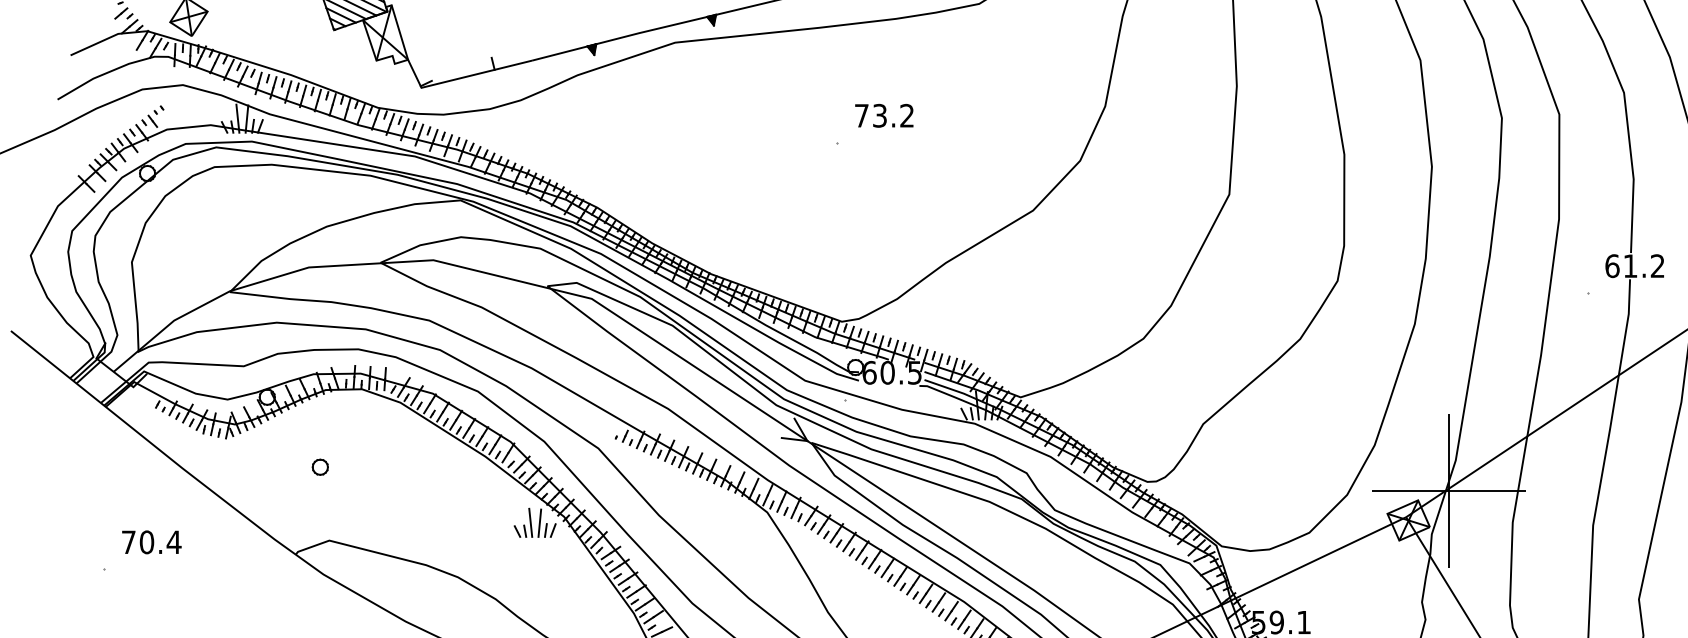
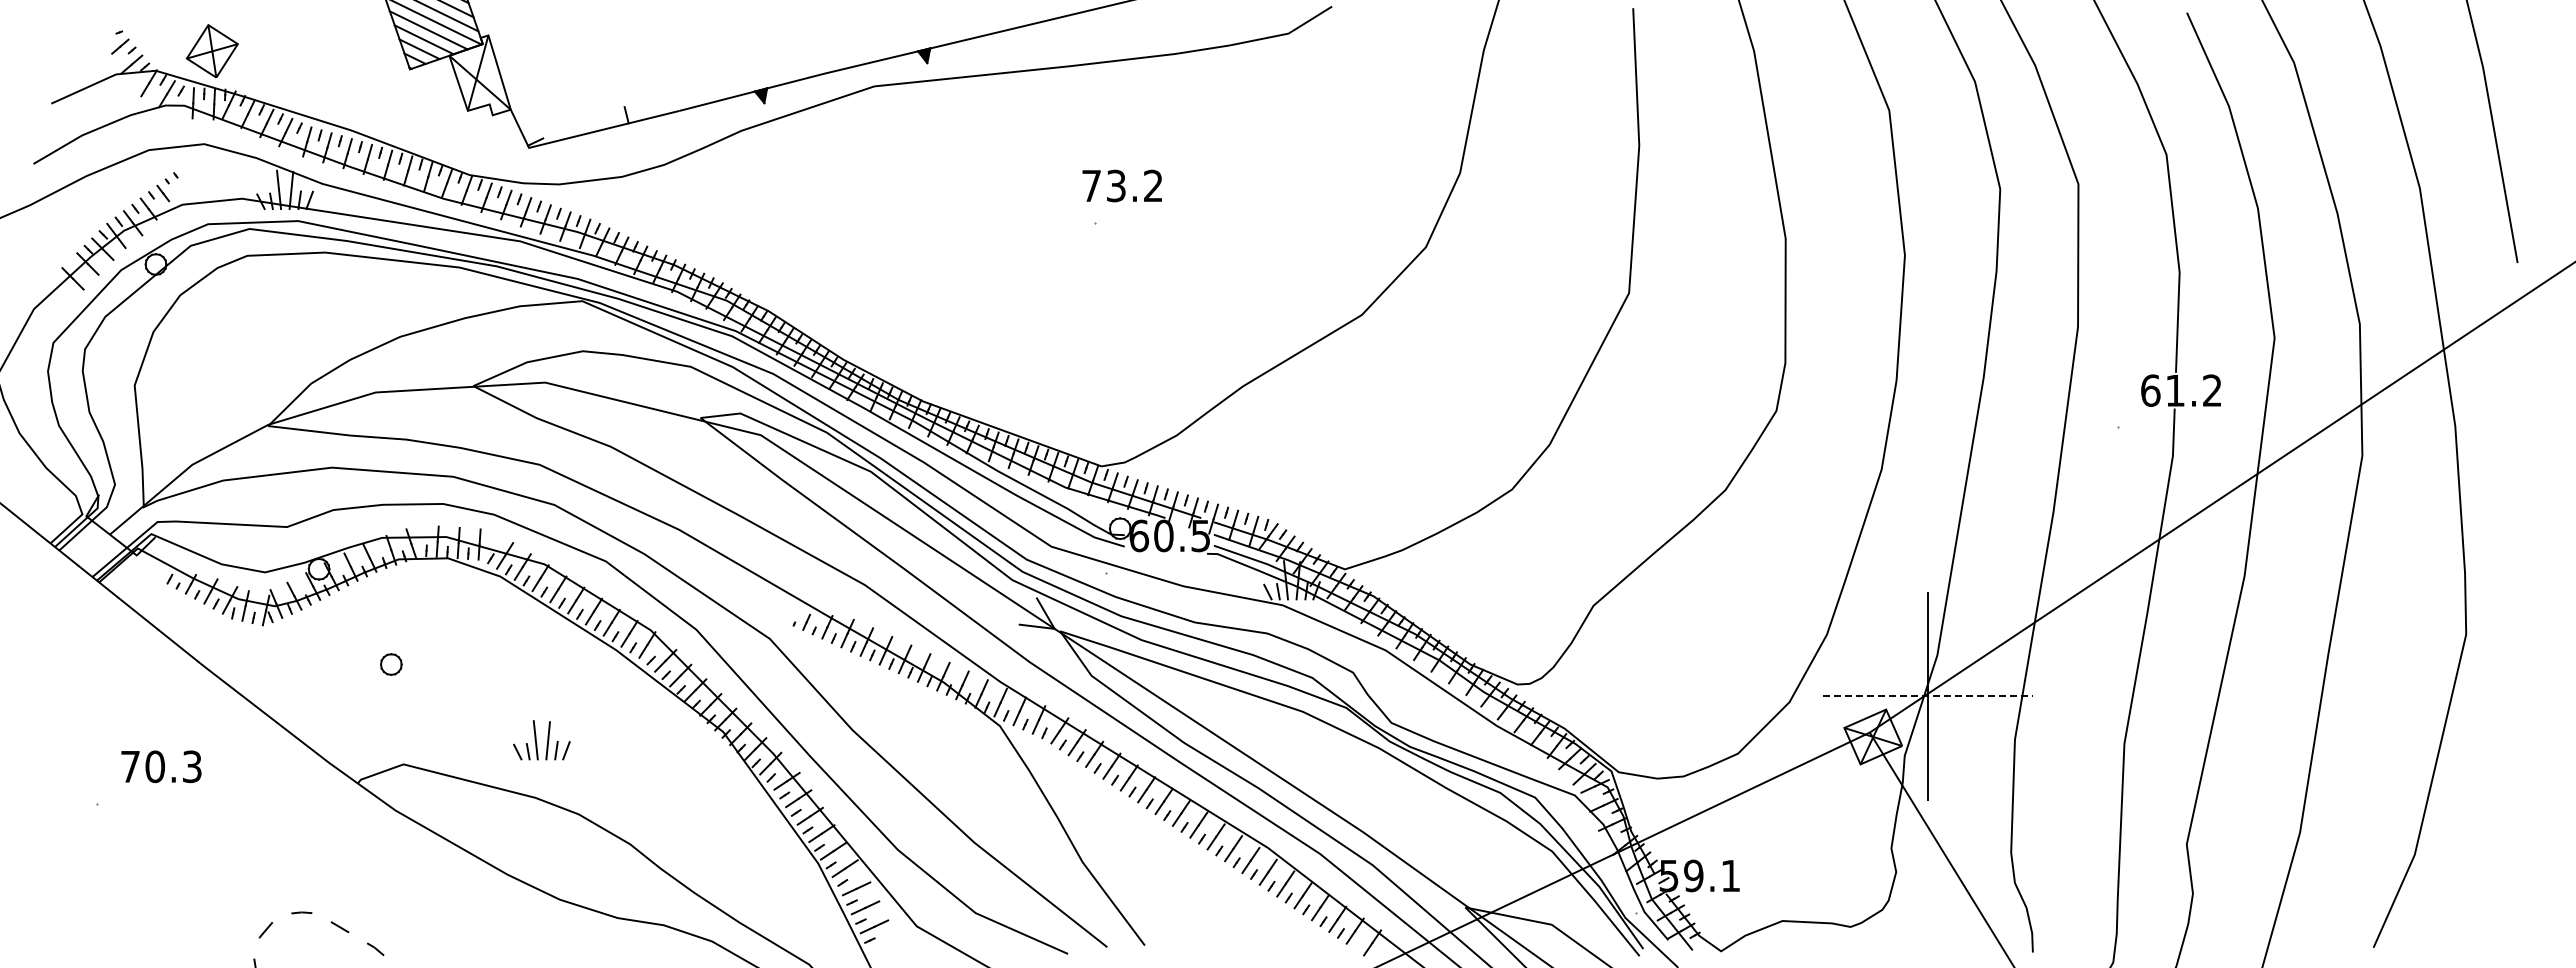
text: (883, 115) -> (1121, 185), moved
line: (1449, 490) -> (1928, 696), solid -> dashed
part: (534, 523) -> (541, 740), moved
text: (174, 542) -> (192, 766), 70.4 -> 70.3

